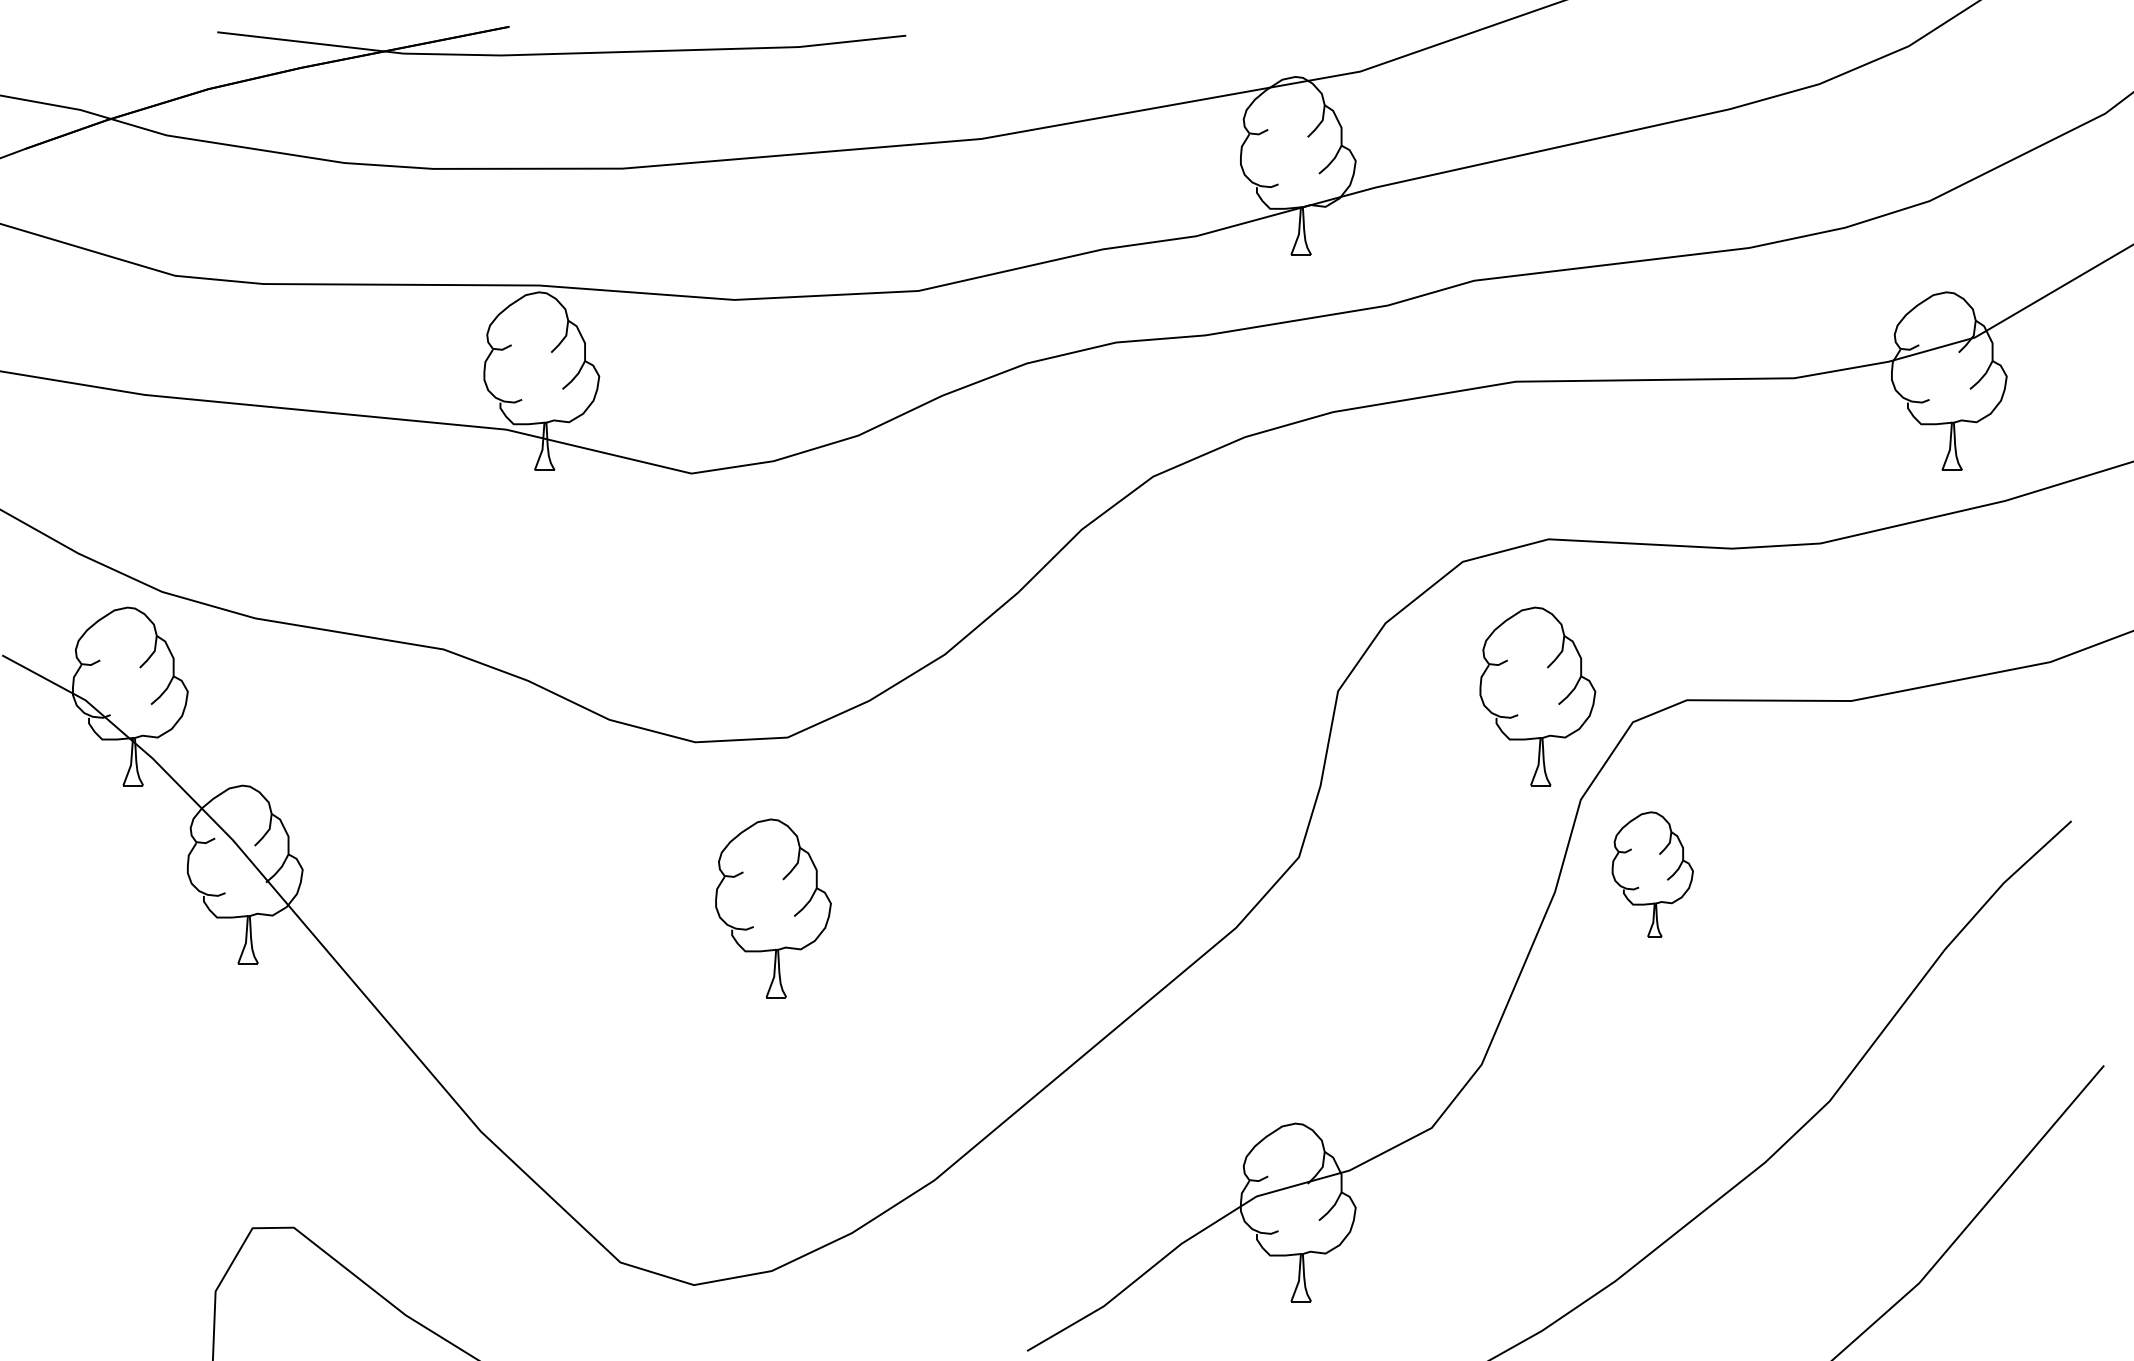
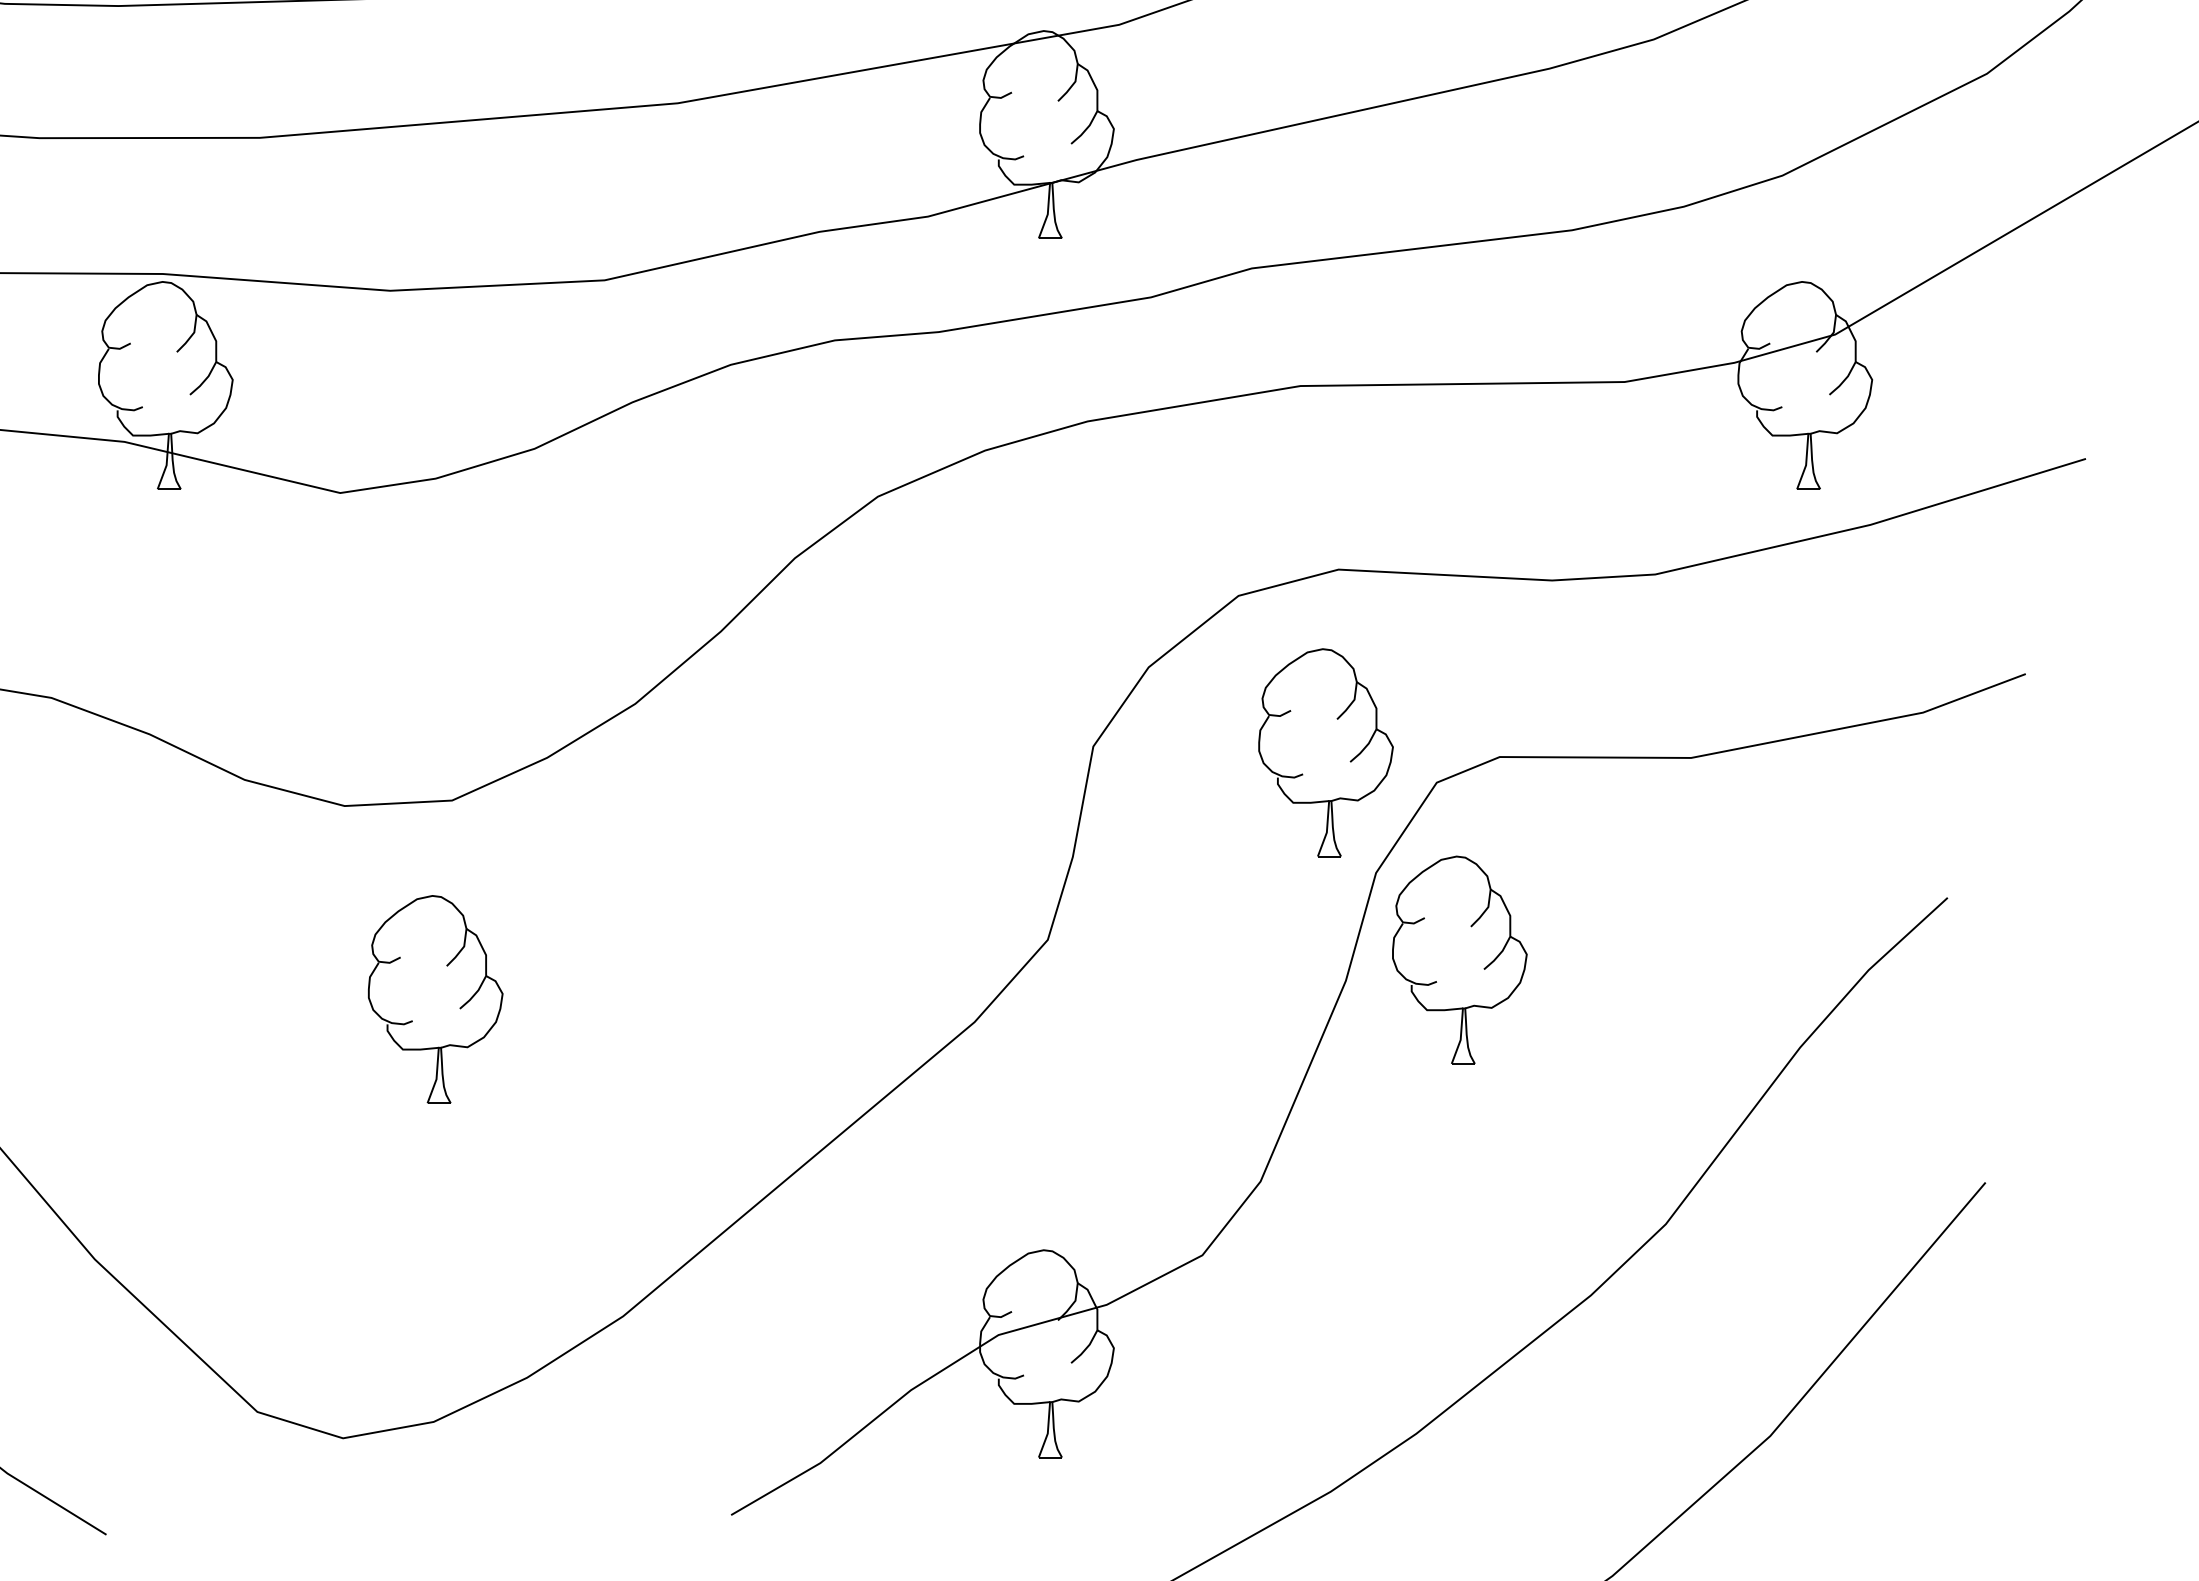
part: (1652, 874) -> (1459, 960), size x1.43

